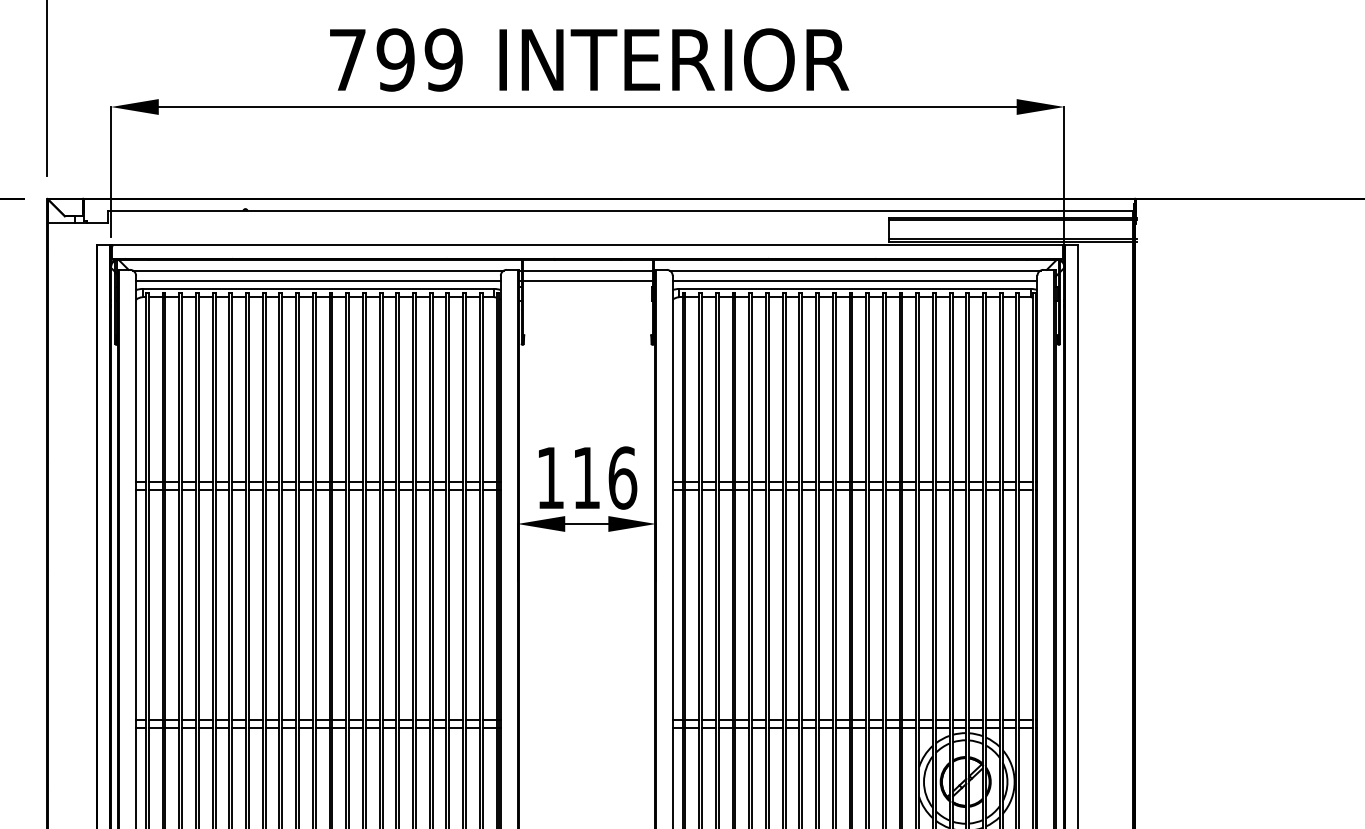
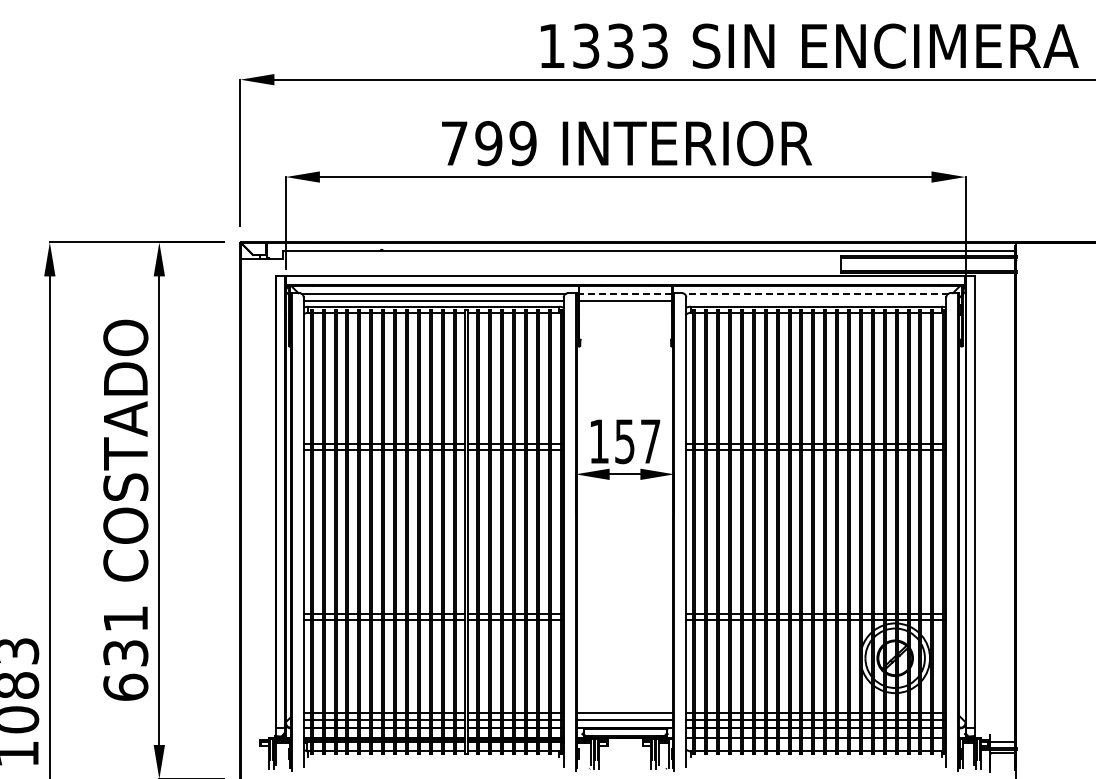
line: (587, 270) -> (625, 293), solid -> dashed
line: (853, 270) -> (815, 293), solid -> dashed
line: (855, 280) -> (816, 300), removed
text: (604, 477) -> (637, 441), 116 -> 157

